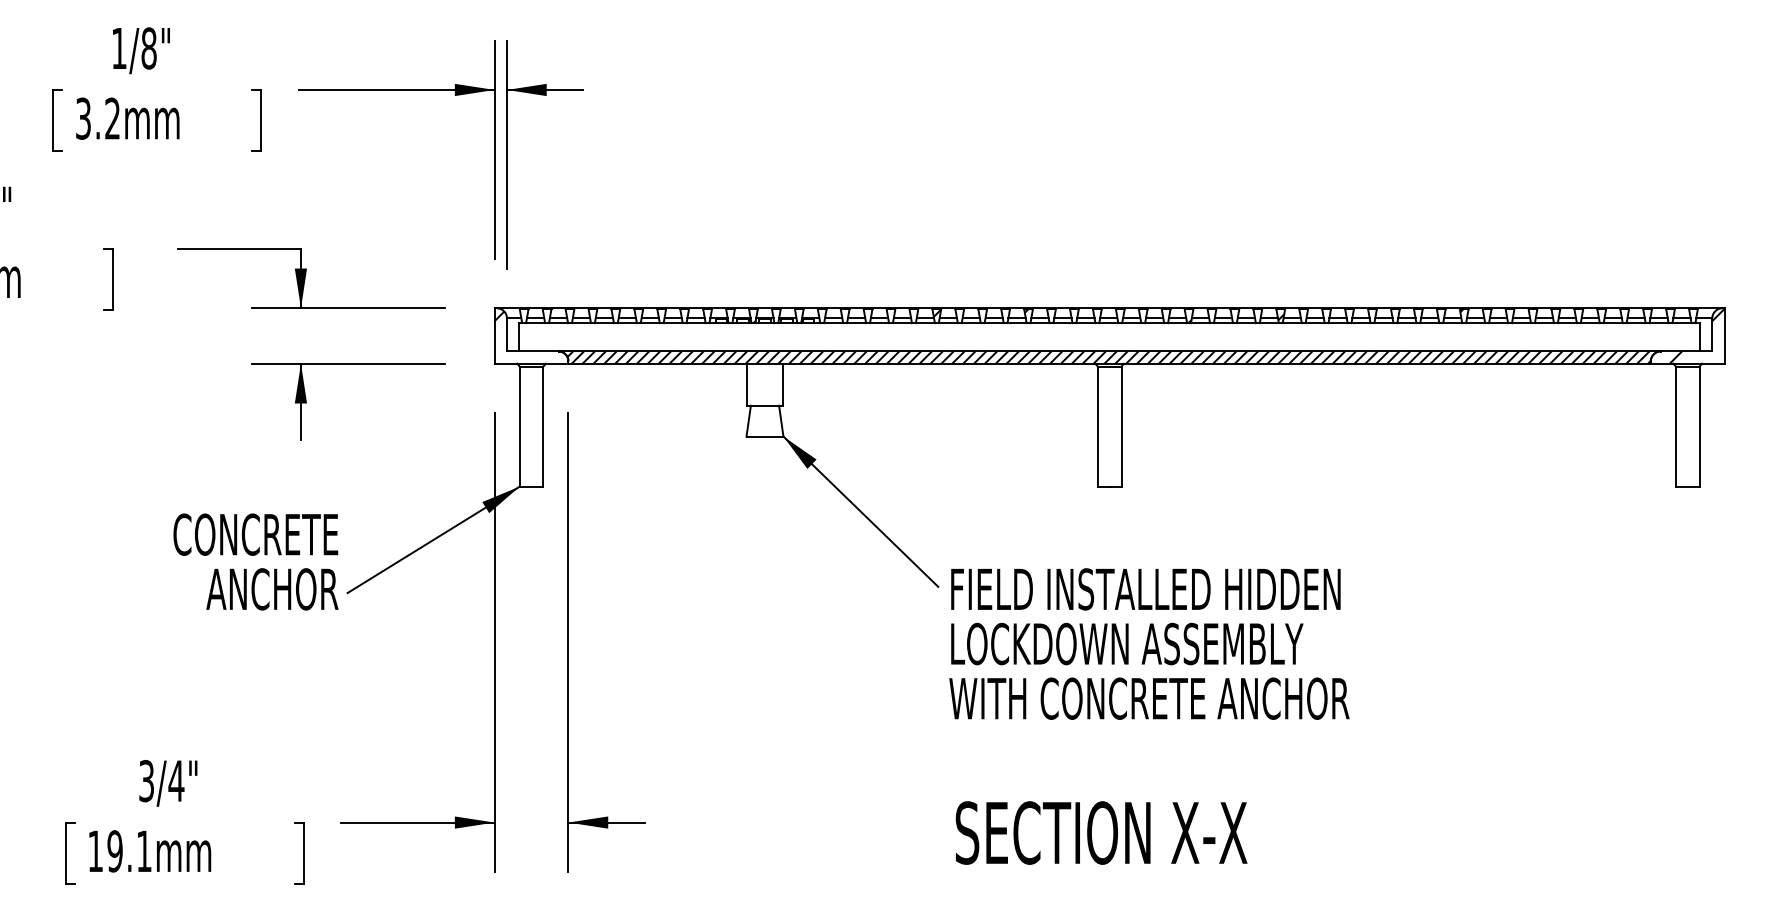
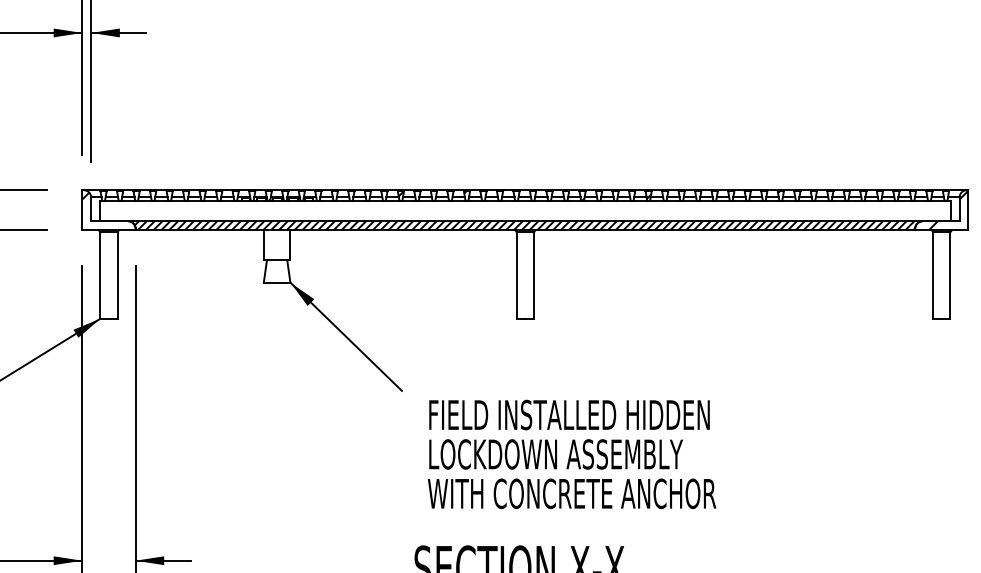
text: (1149, 643) -> (572, 454), moved

